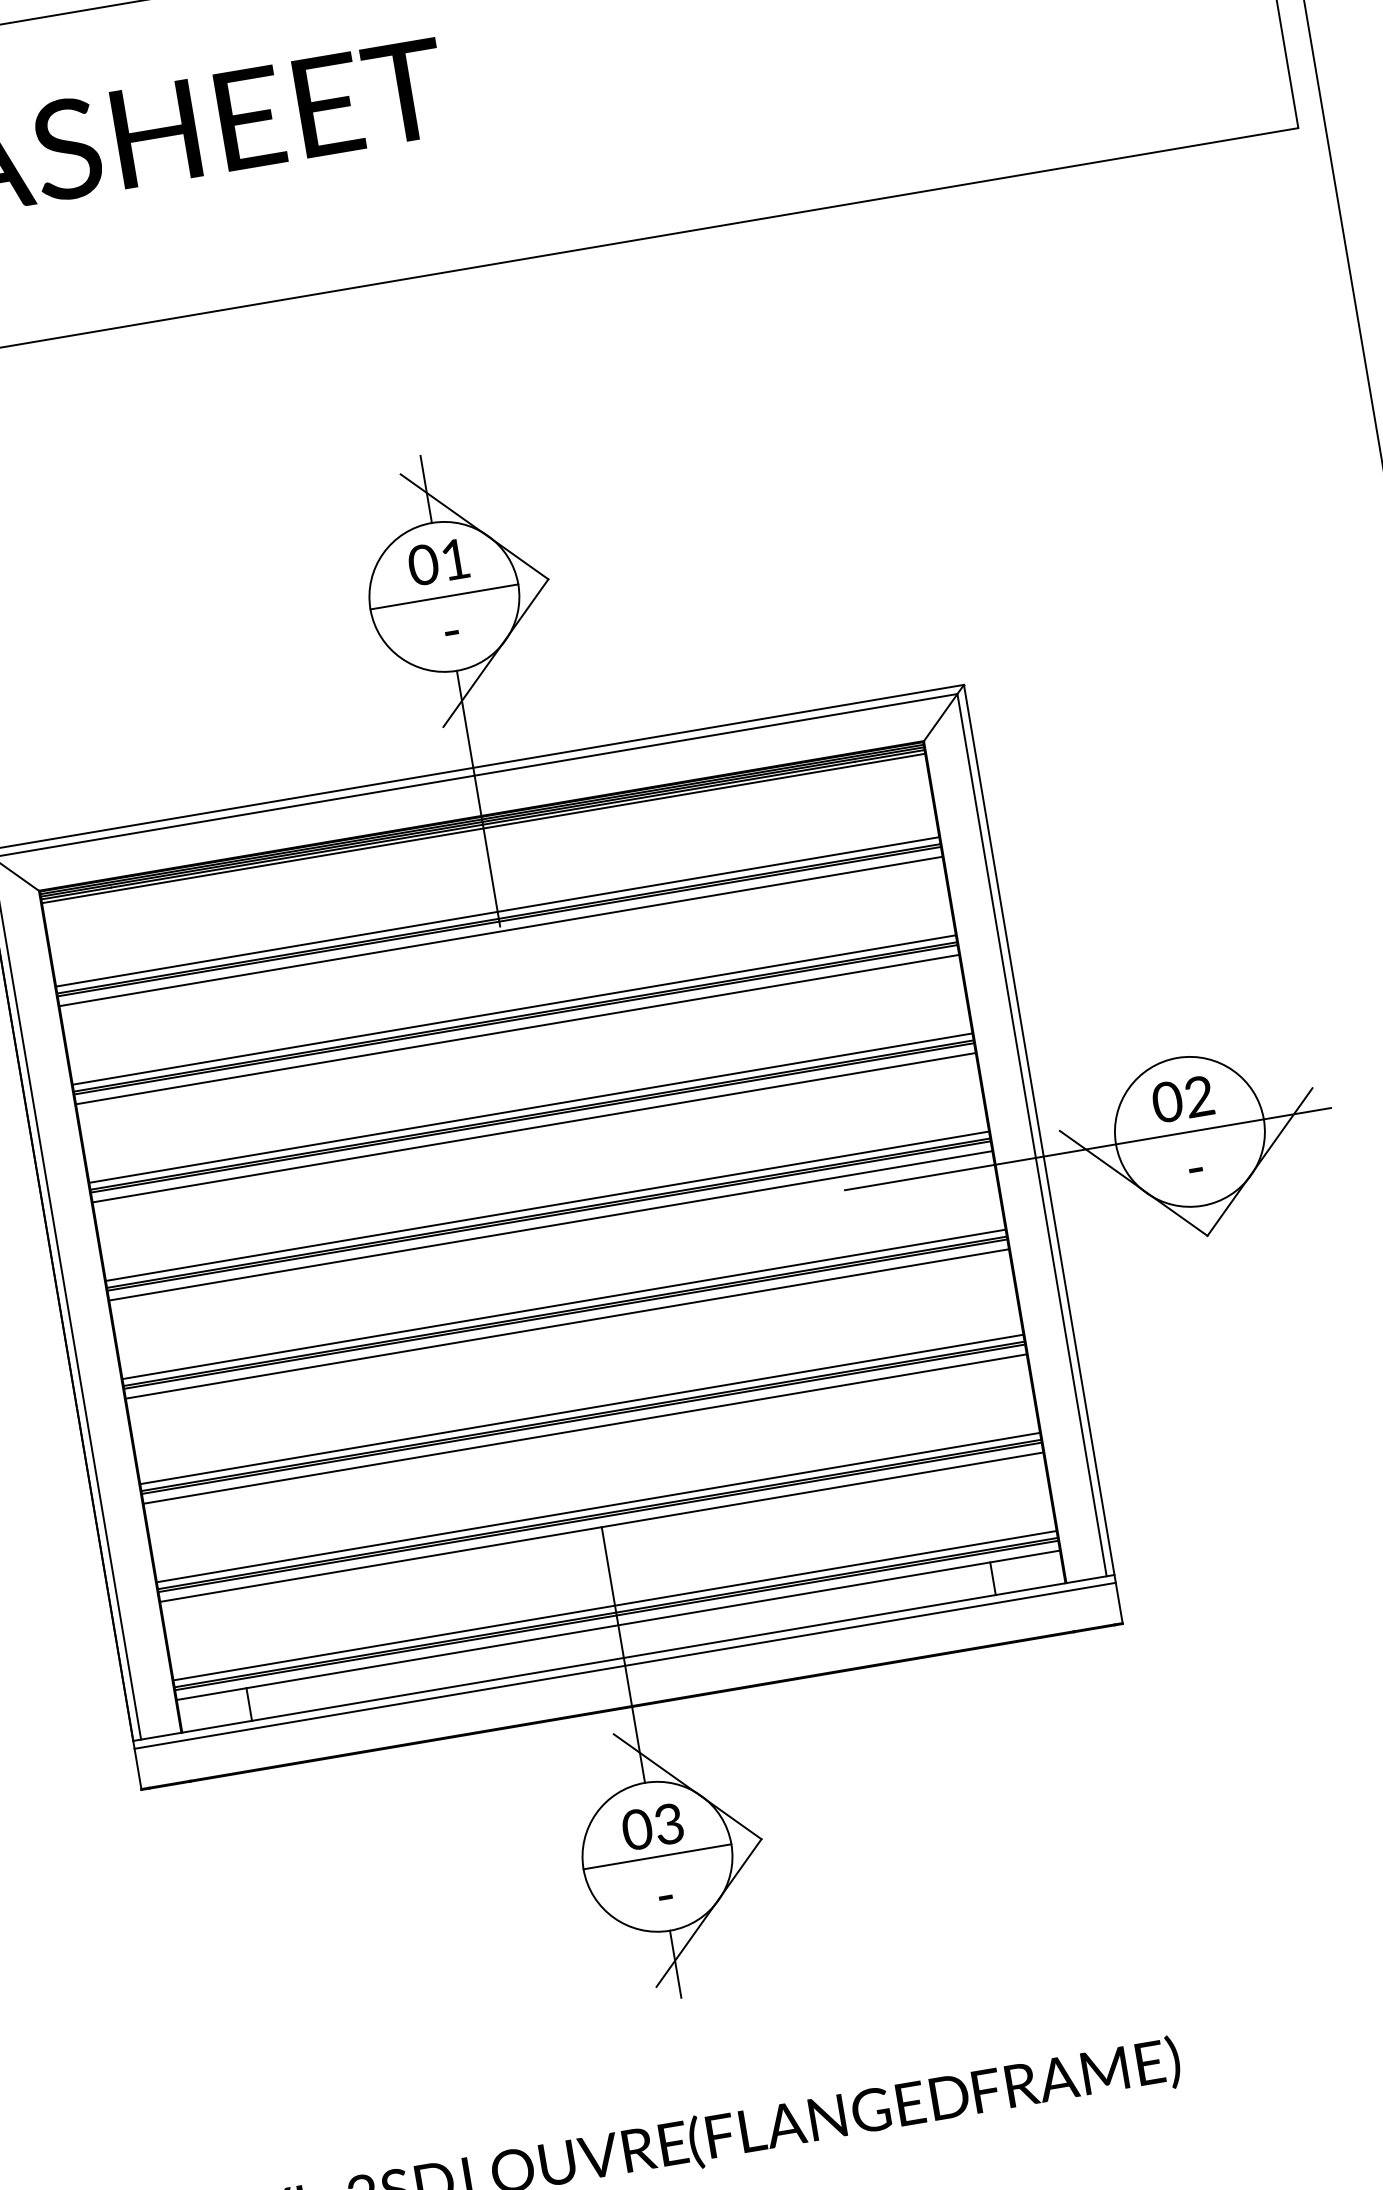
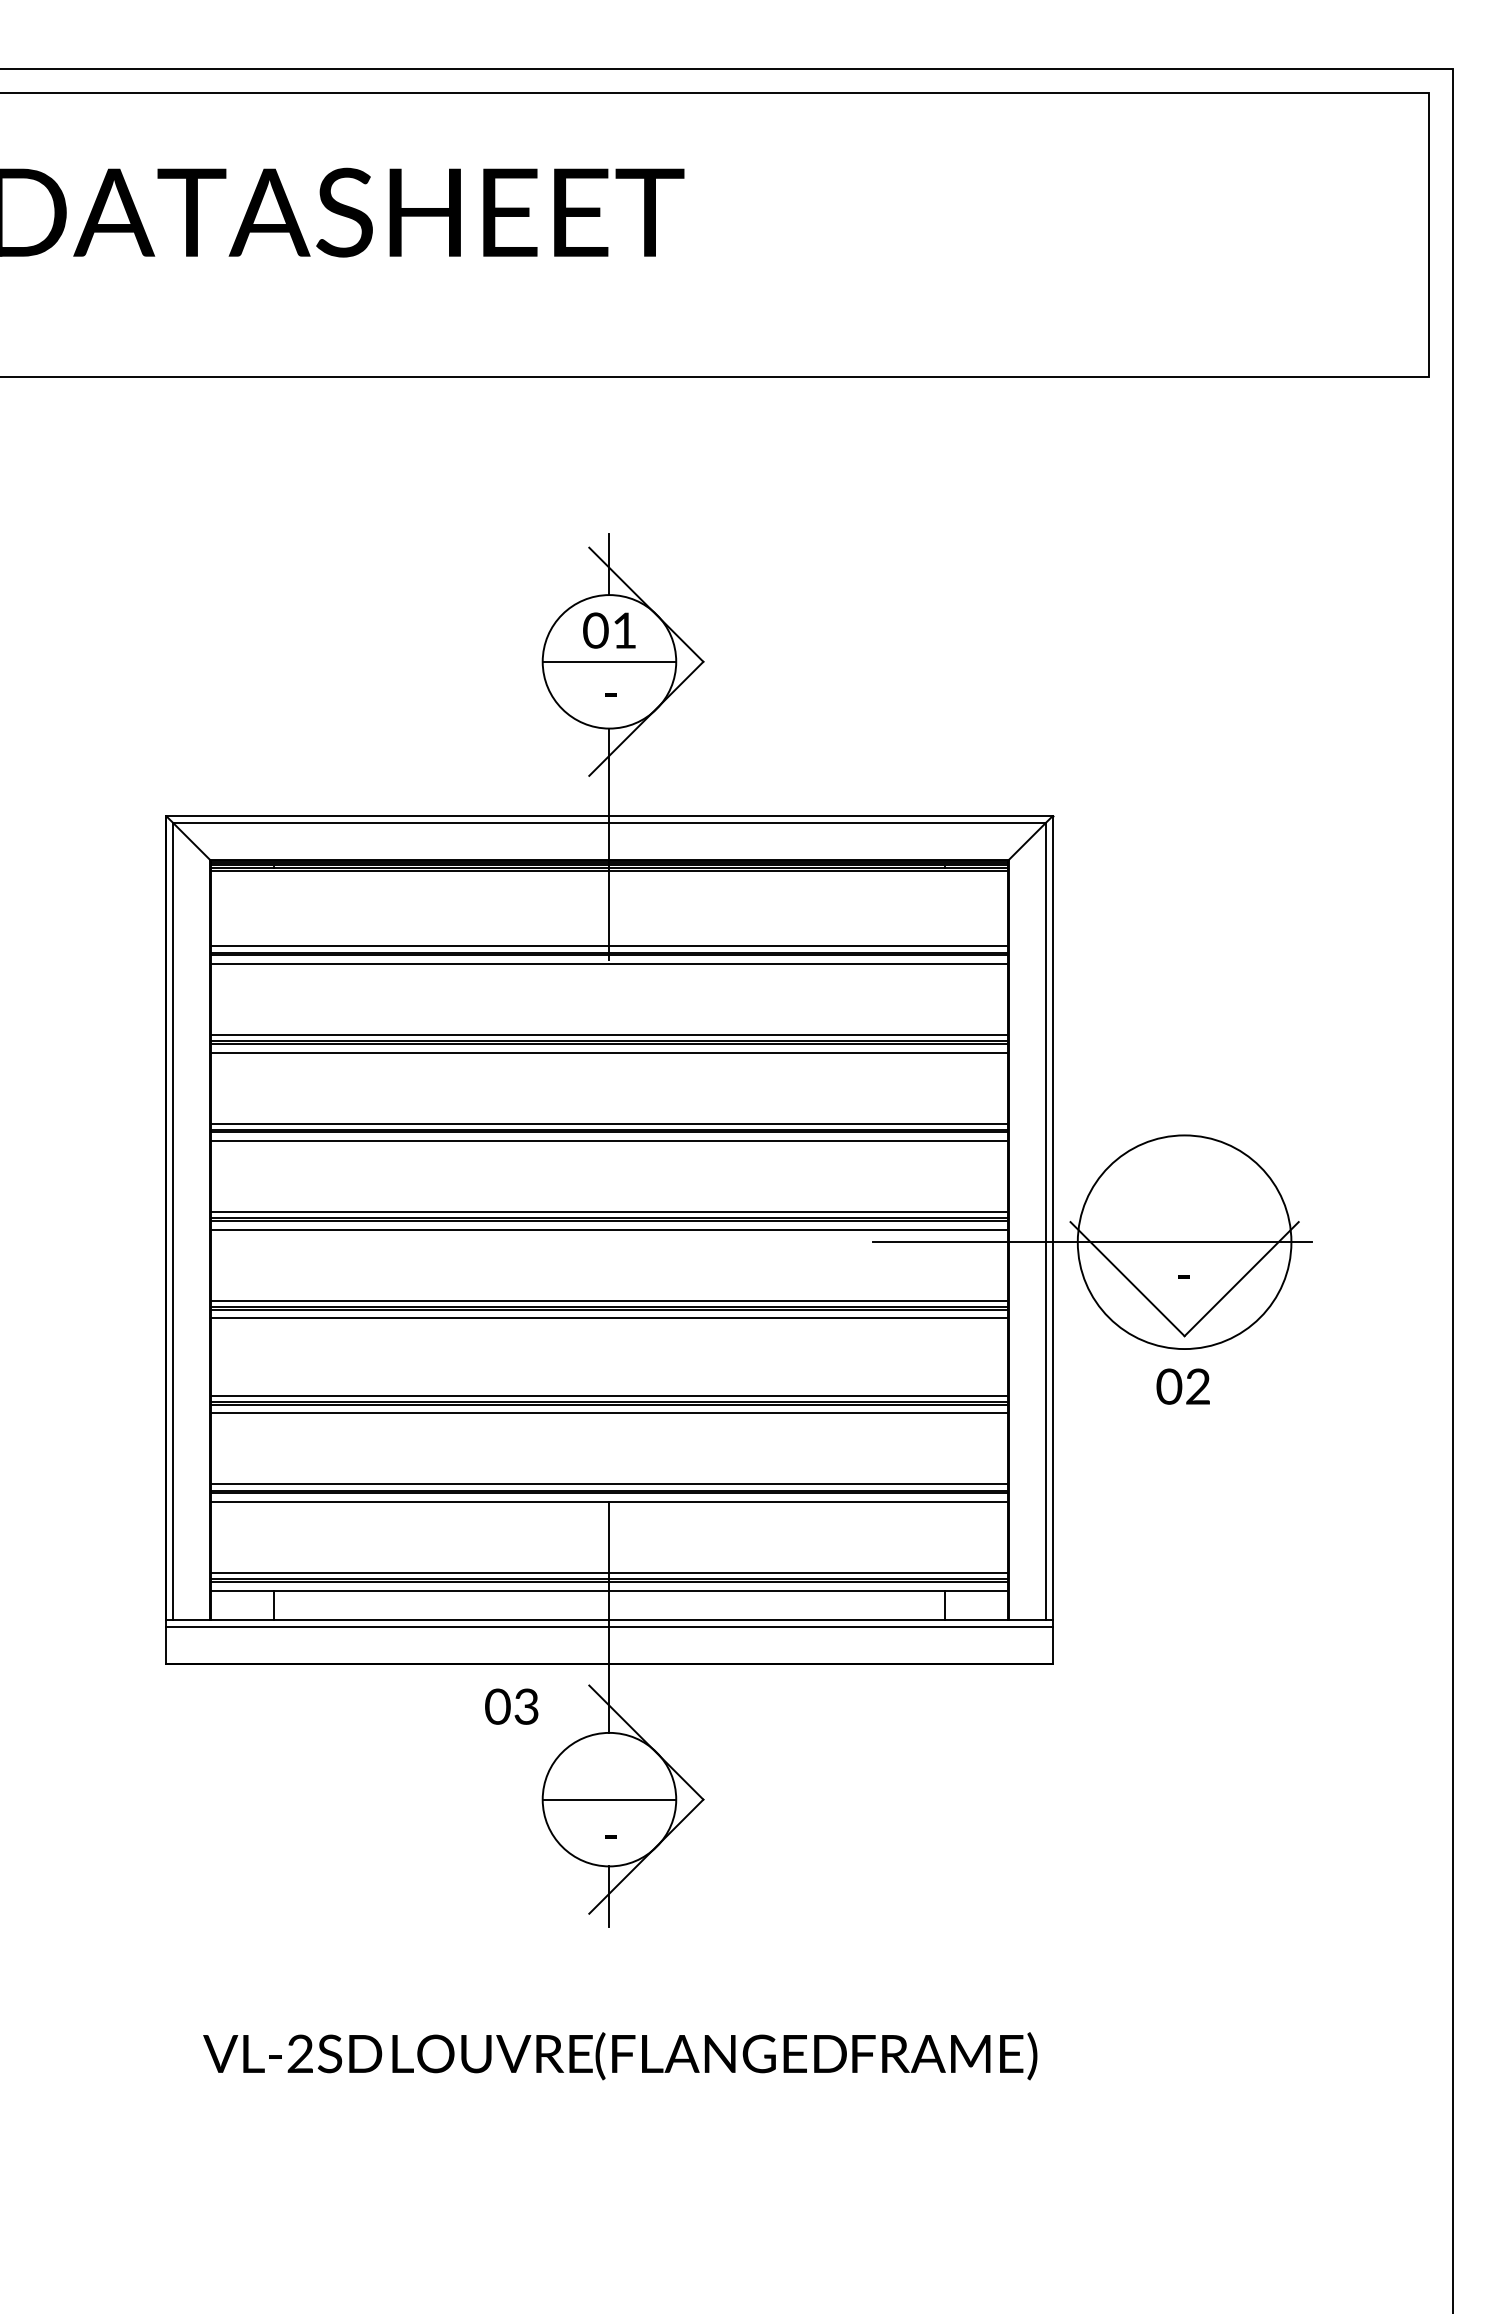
text: (1182, 1099) -> (1182, 1386), moved
circle: (1189, 1132) -> (1184, 1242), size x1.6
text: (652, 1826) -> (511, 1706), moved

